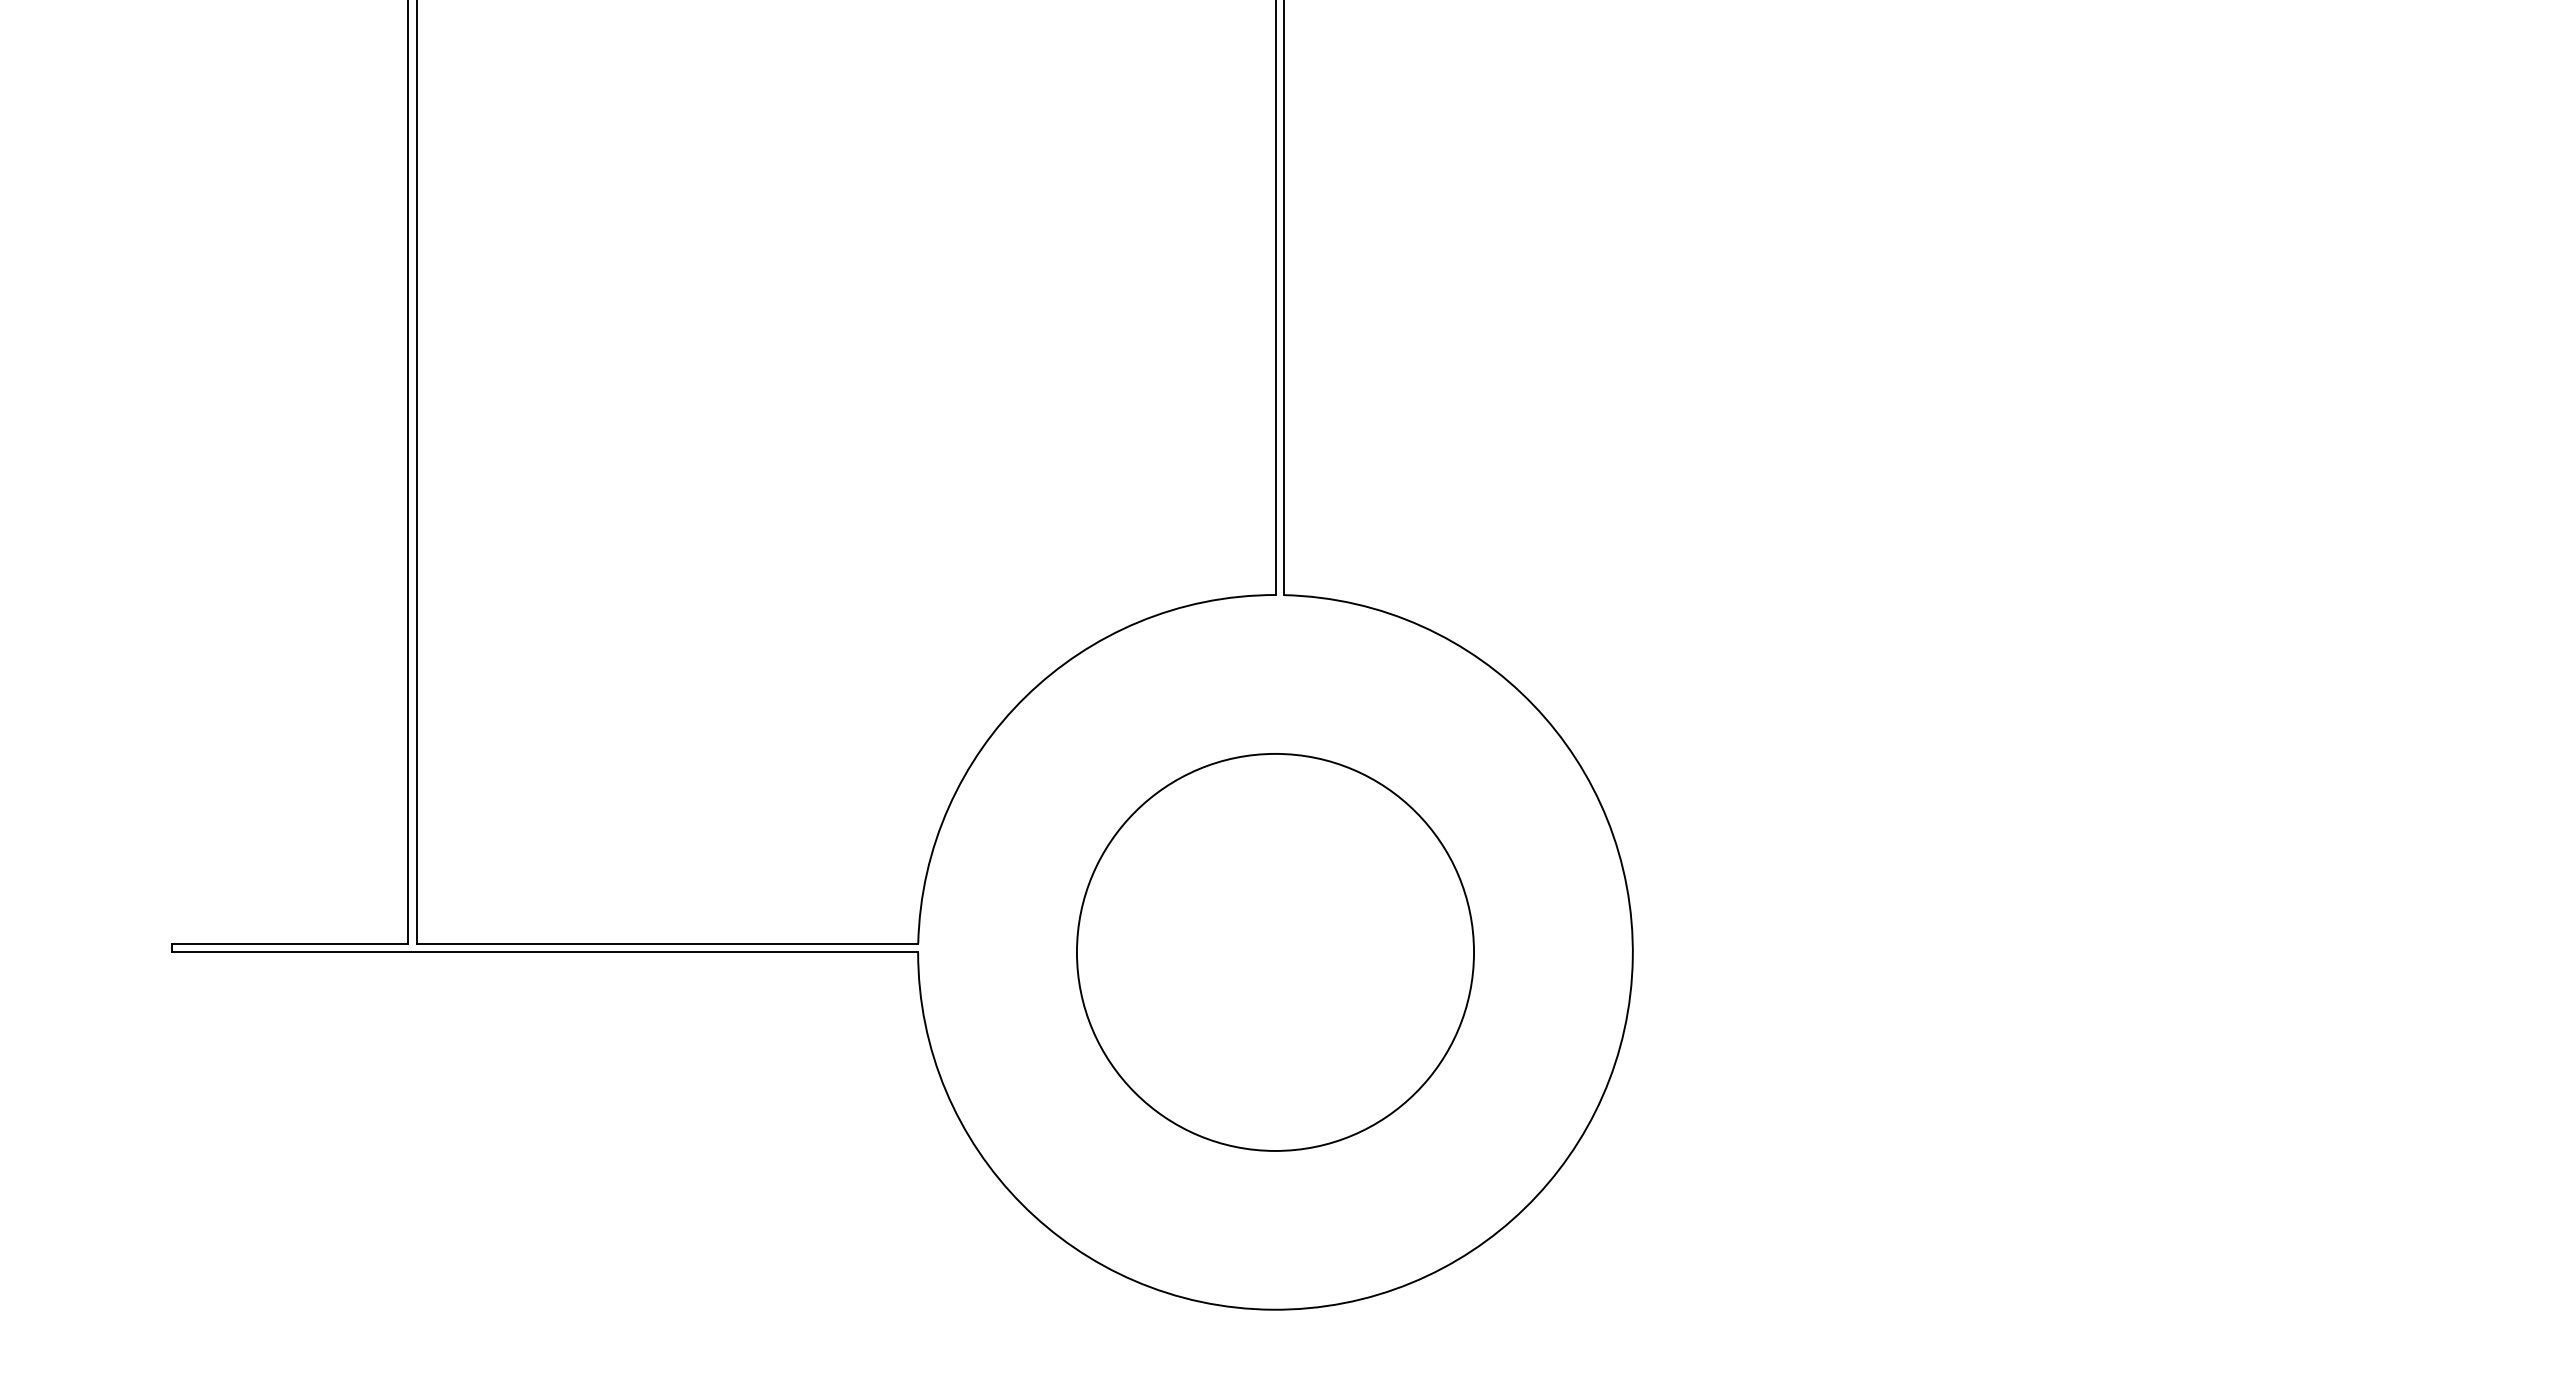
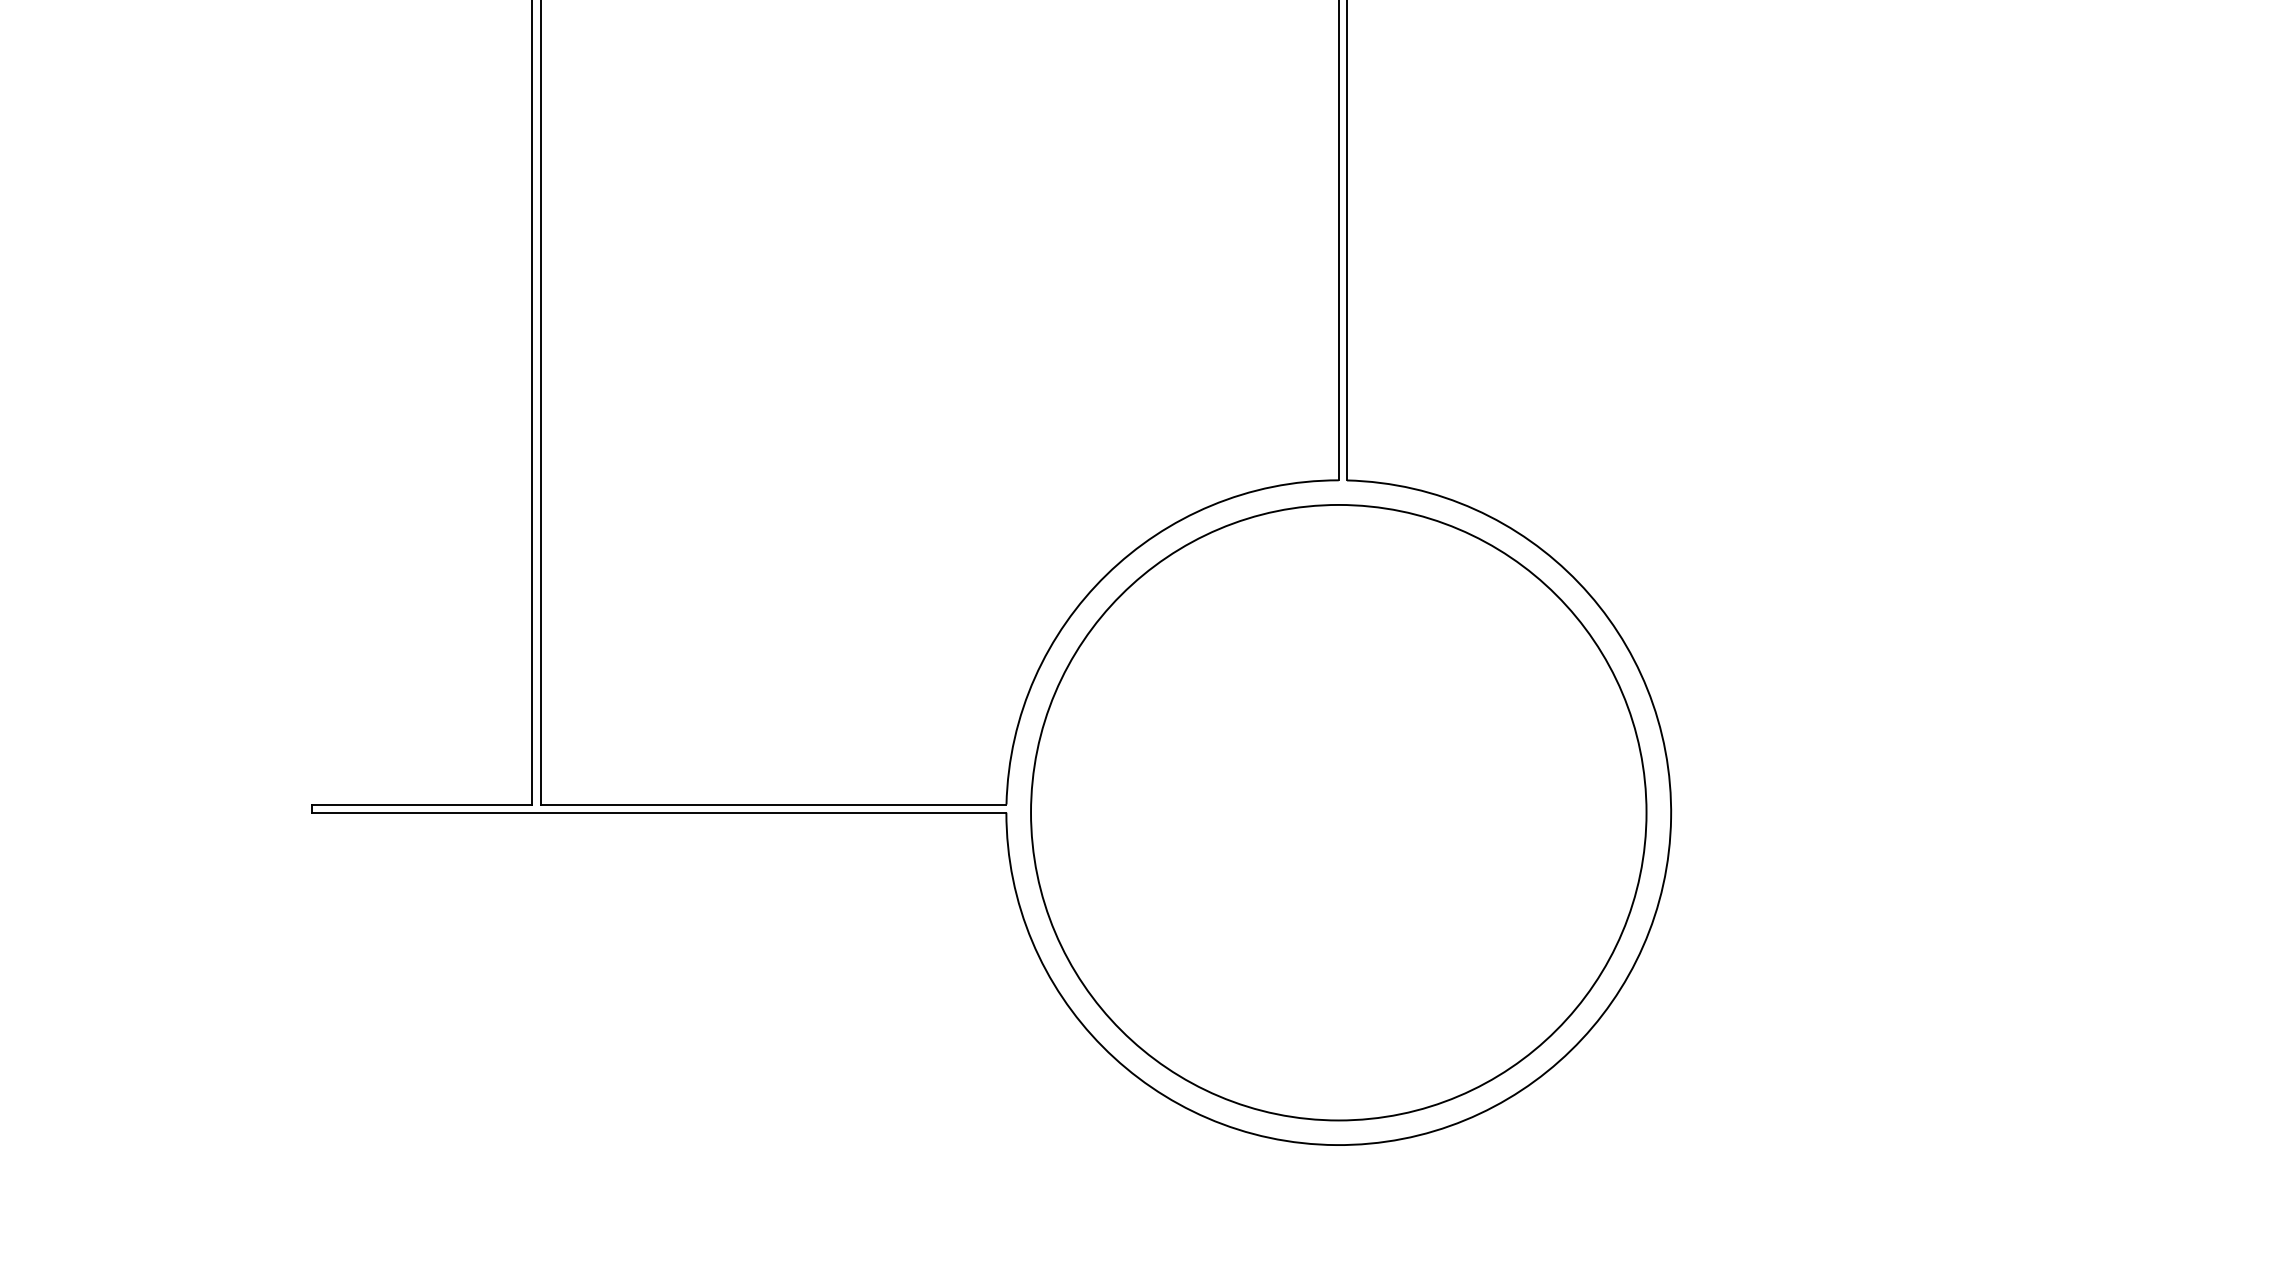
circle: (1275, 952) -> (1338, 812), size x1.67

